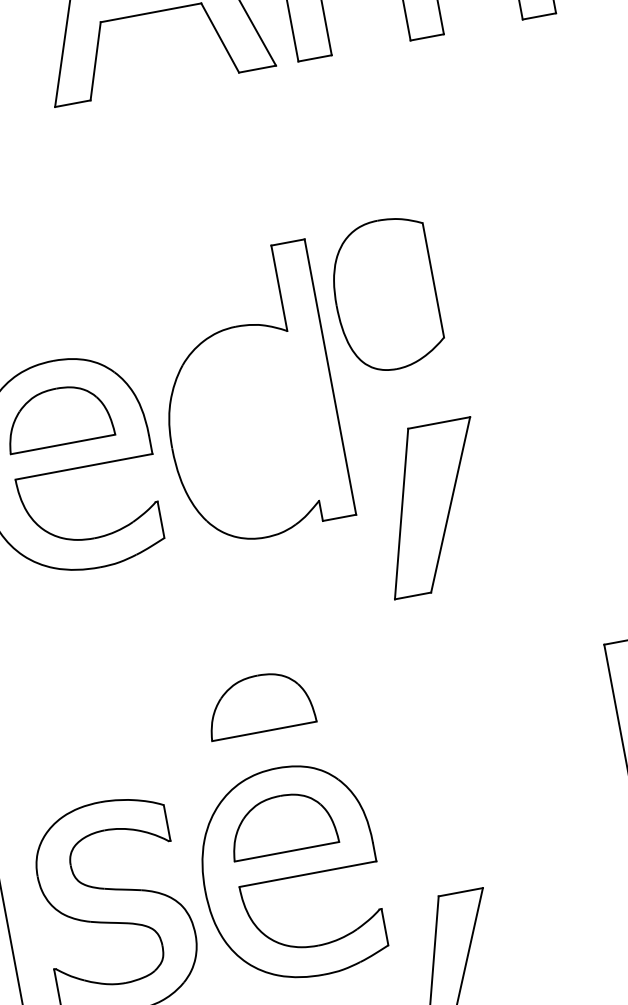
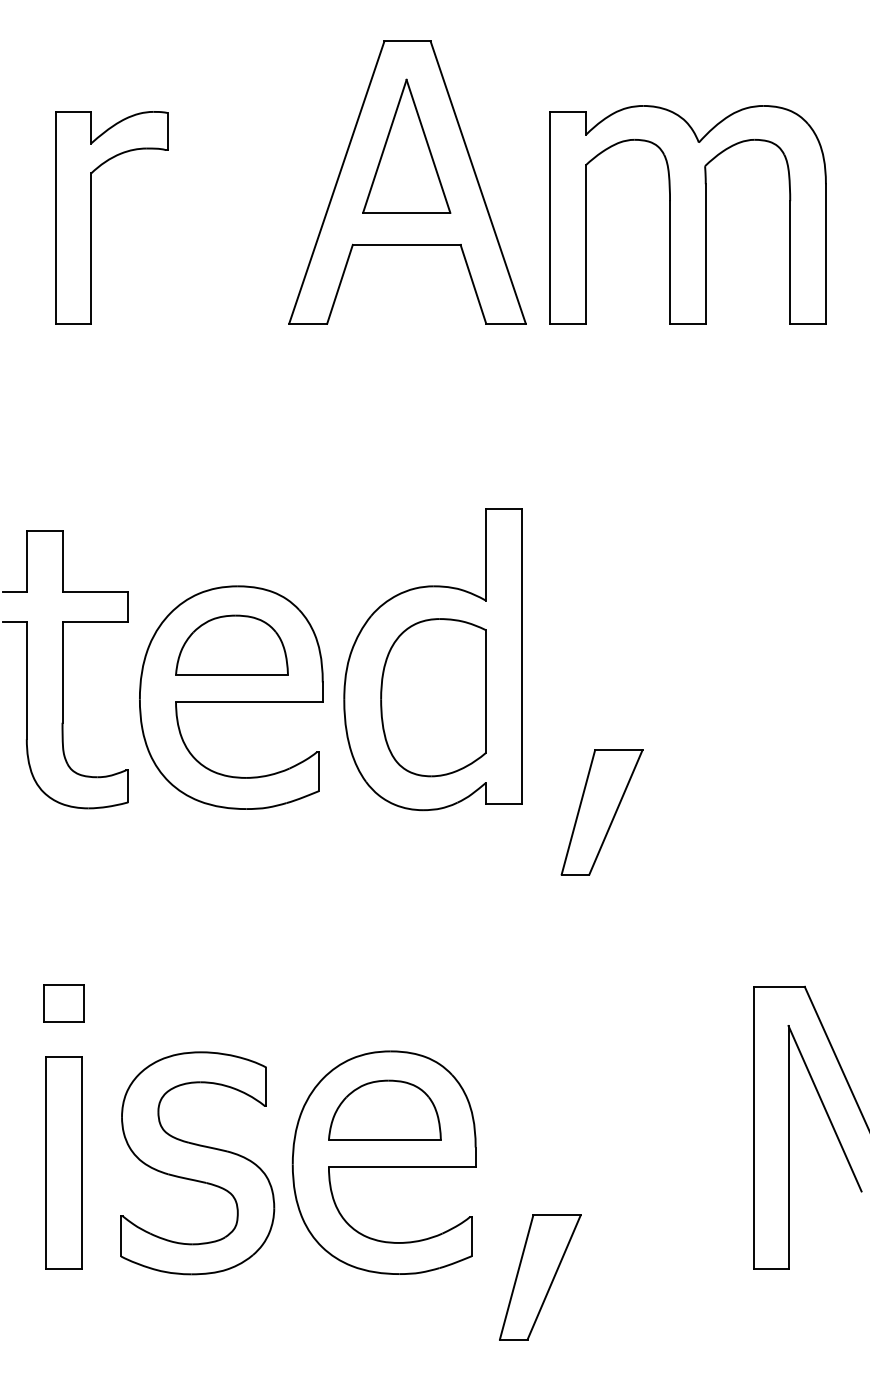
part: (385, 295) -> (433, 697), moved
part: (431, 508) -> (601, 812), size x0.71
part: (258, 703) -> (384, 980), removed

